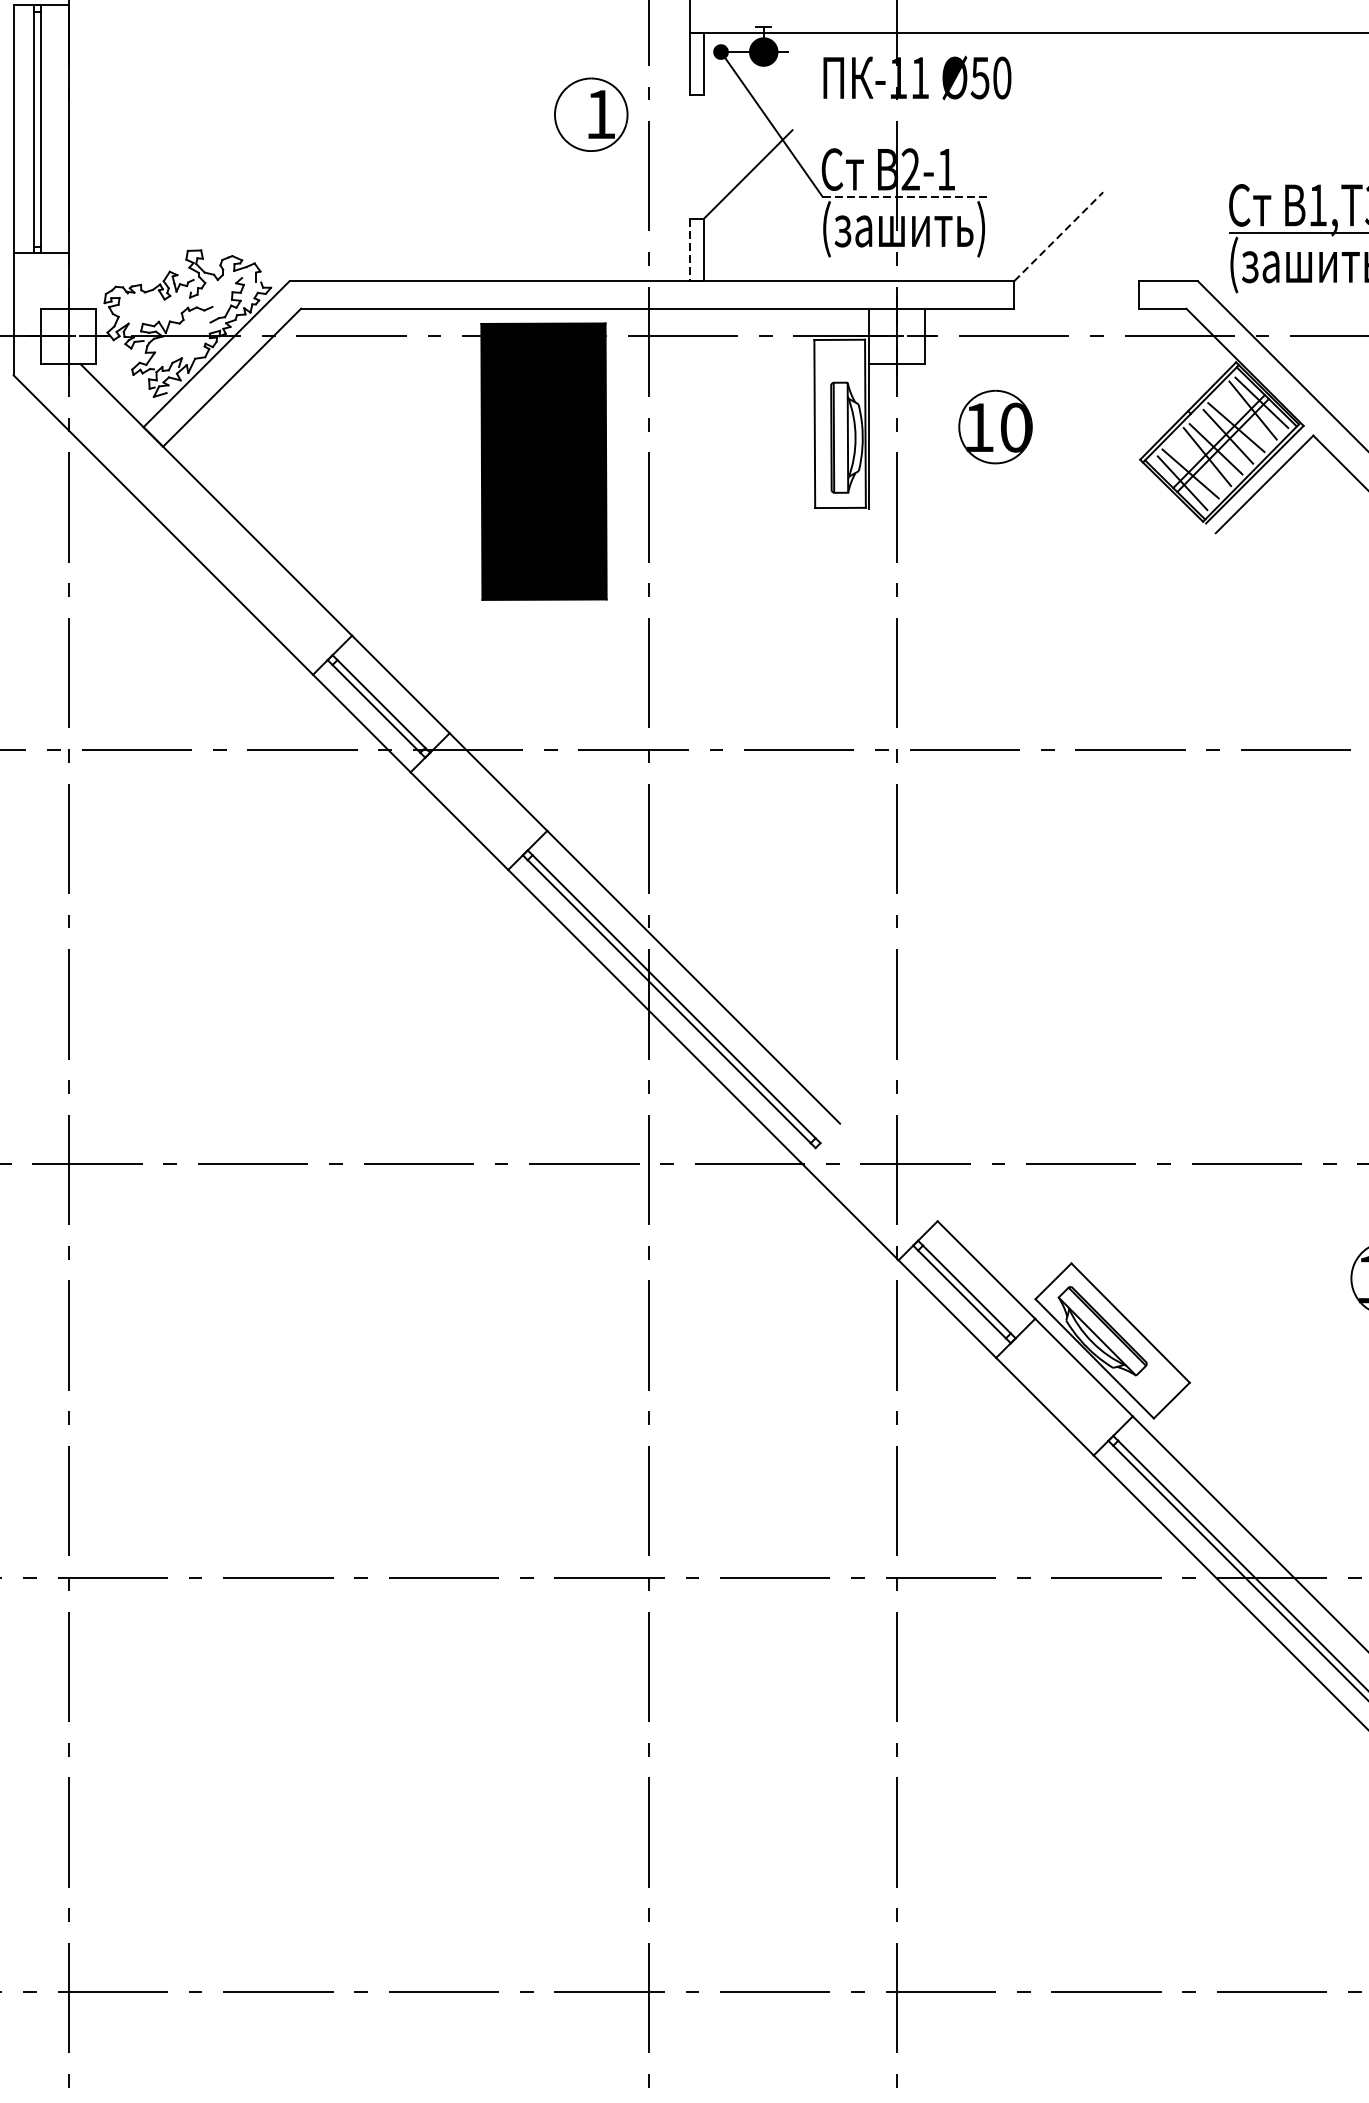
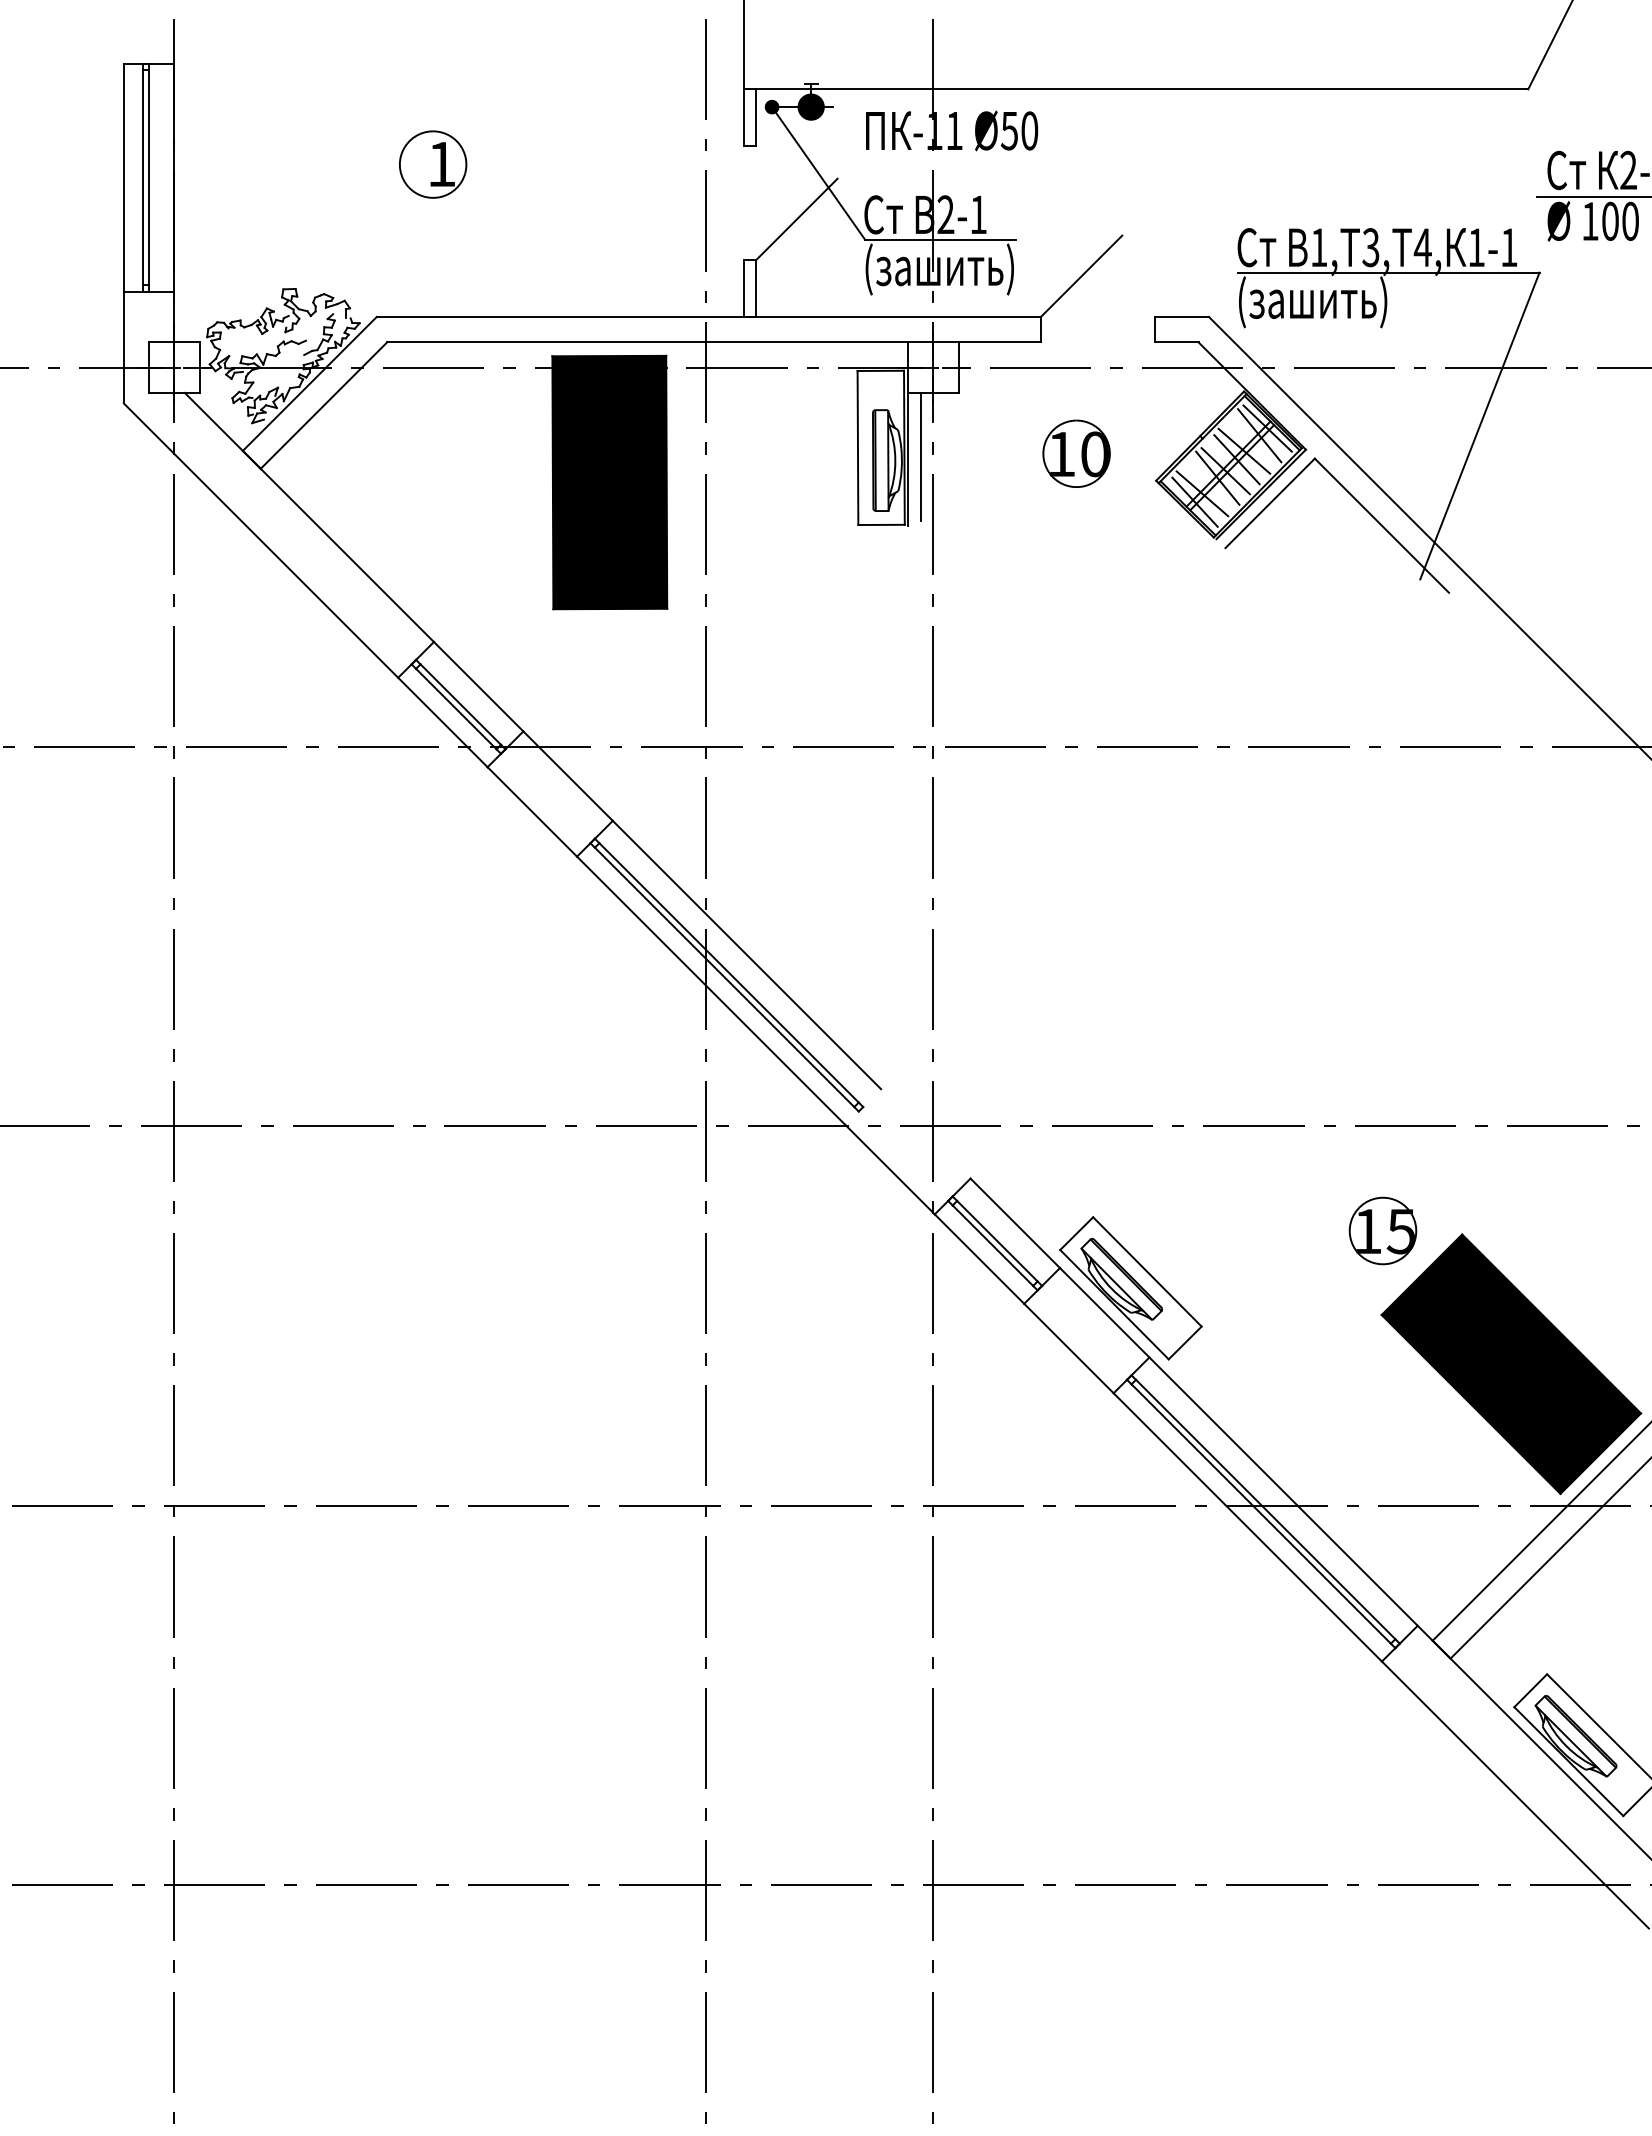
part: (591, 114) -> (433, 164), moved
line: (903, 196) -> (939, 239), dashed -> solid
line: (1058, 236) -> (1081, 276), dashed -> solid
line: (689, 251) -> (743, 289), dashed -> solid
part: (995, 426) -> (1076, 453), moved
line: (883, 433) -> (920, 456), added

